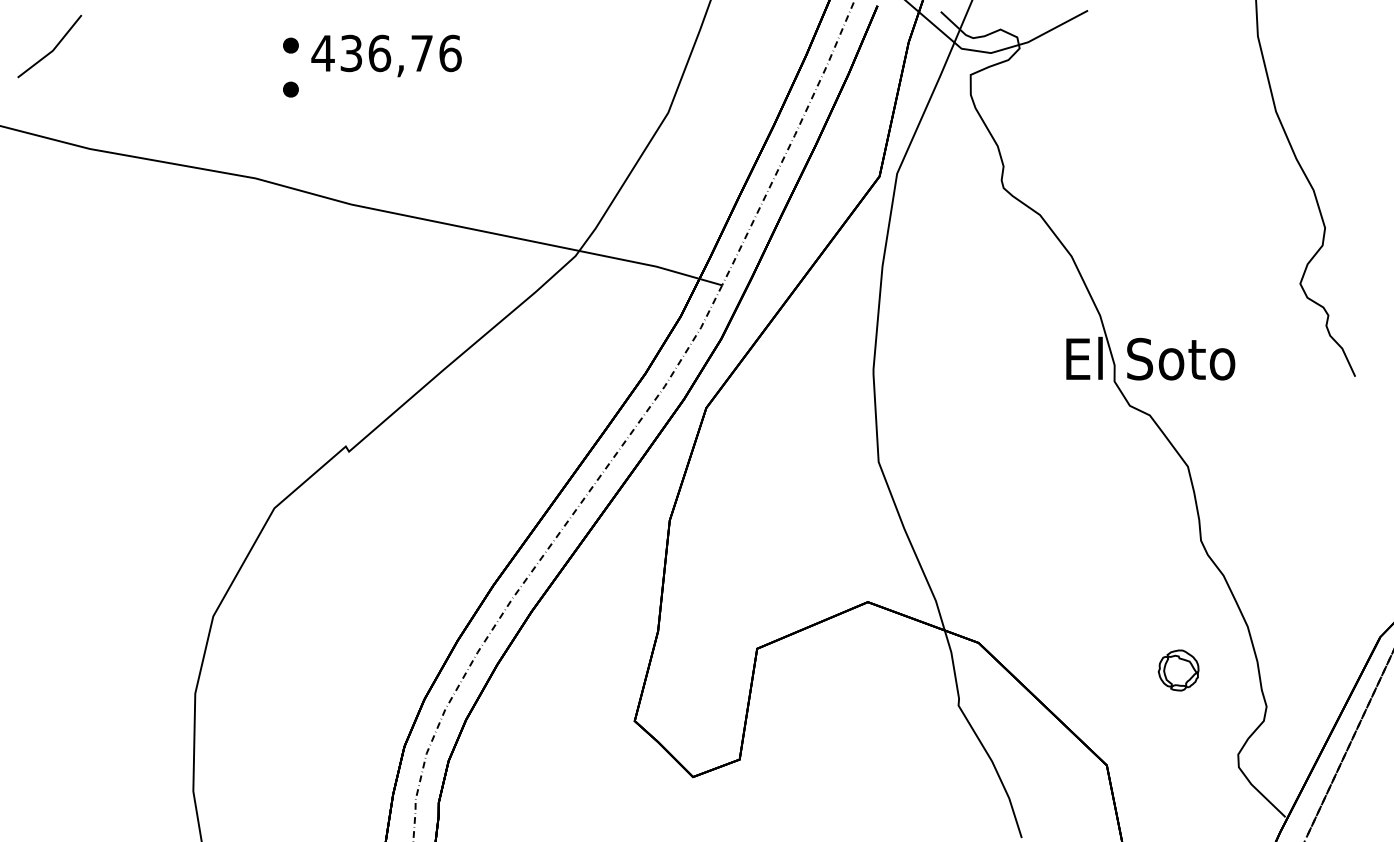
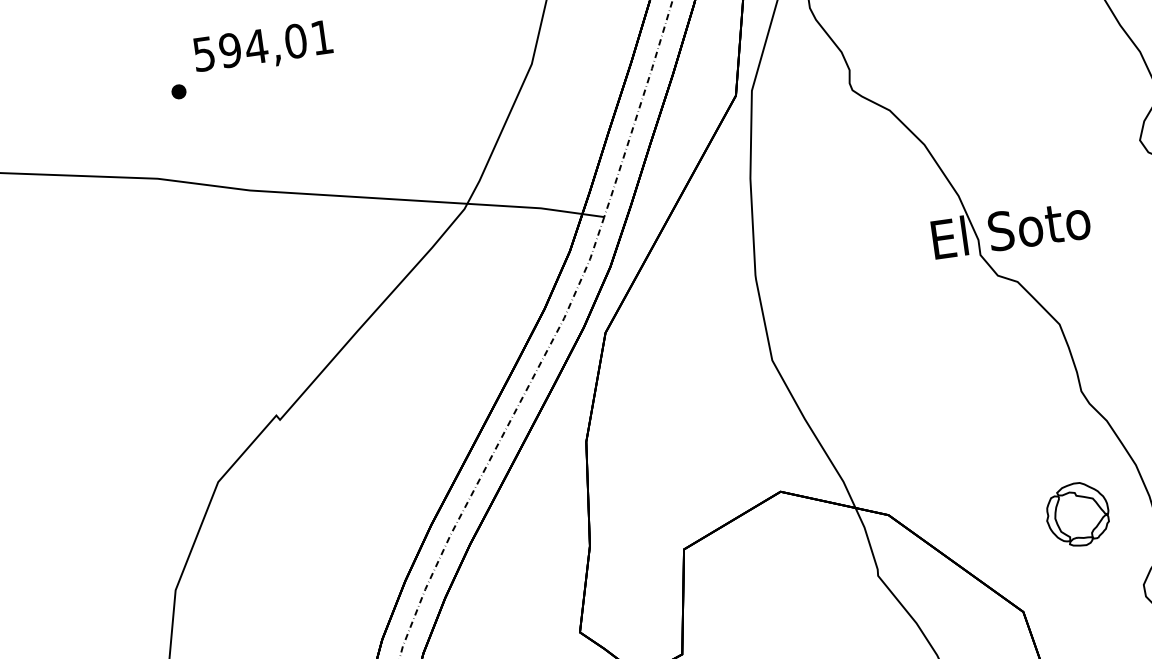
part: (290, 45) -> (172, 50), removed
text: (386, 53) -> (262, 45), 436,76 -> 594,01
part: (1178, 670) -> (1077, 514), size x1.67

